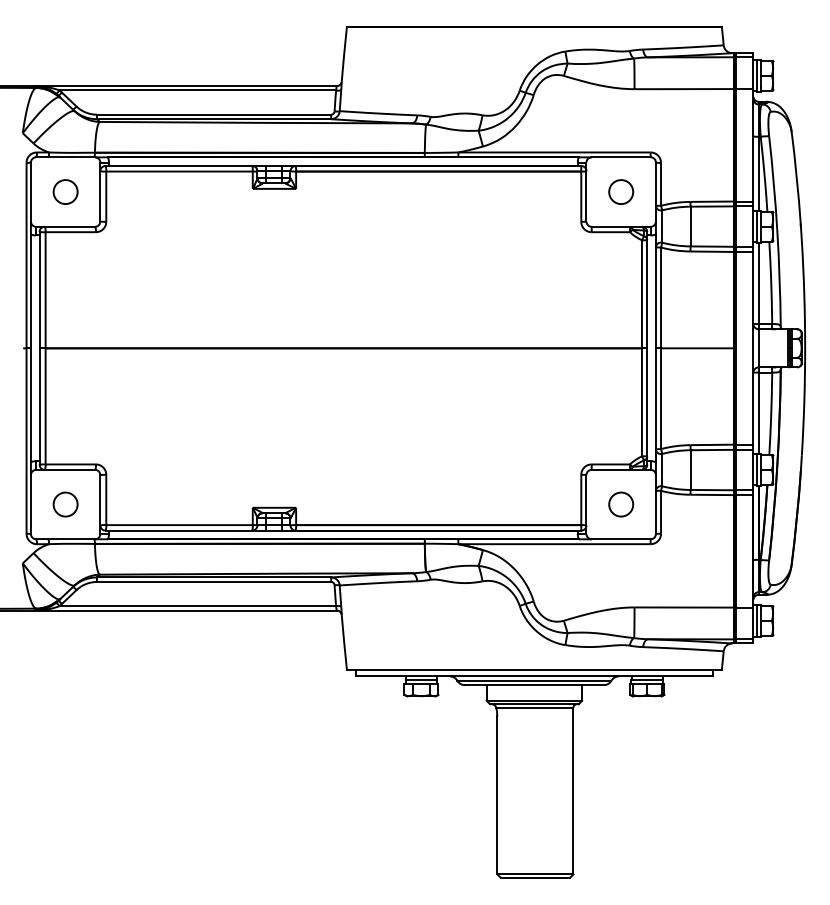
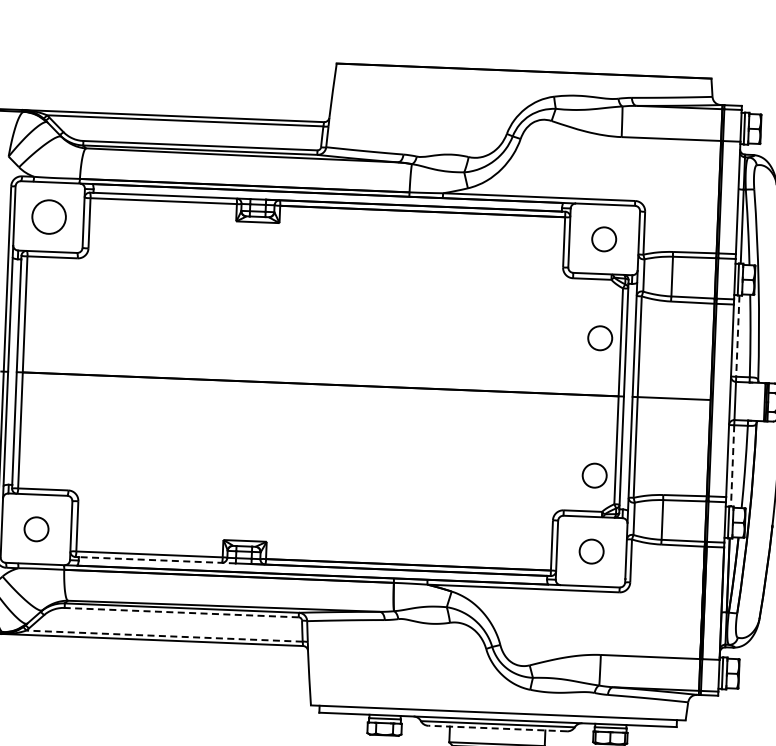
circle: (65, 191) -> (48, 216), size x1.4
line: (758, 283) -> (737, 336), solid -> dashed
circle: (621, 290) -> (600, 337), added
line: (758, 413) -> (732, 466), solid -> dashed
circle: (621, 428) -> (595, 475), added
line: (187, 530) -> (157, 560), solid -> dashed
line: (213, 582) -> (181, 613), solid -> dashed
line: (197, 606) -> (164, 636), solid -> dashed
line: (533, 685) -> (496, 728), solid -> dashed

